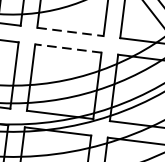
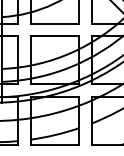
line: (71, 31) -> (55, 23), dashed -> solid
line: (67, 48) -> (54, 35), dashed -> solid

